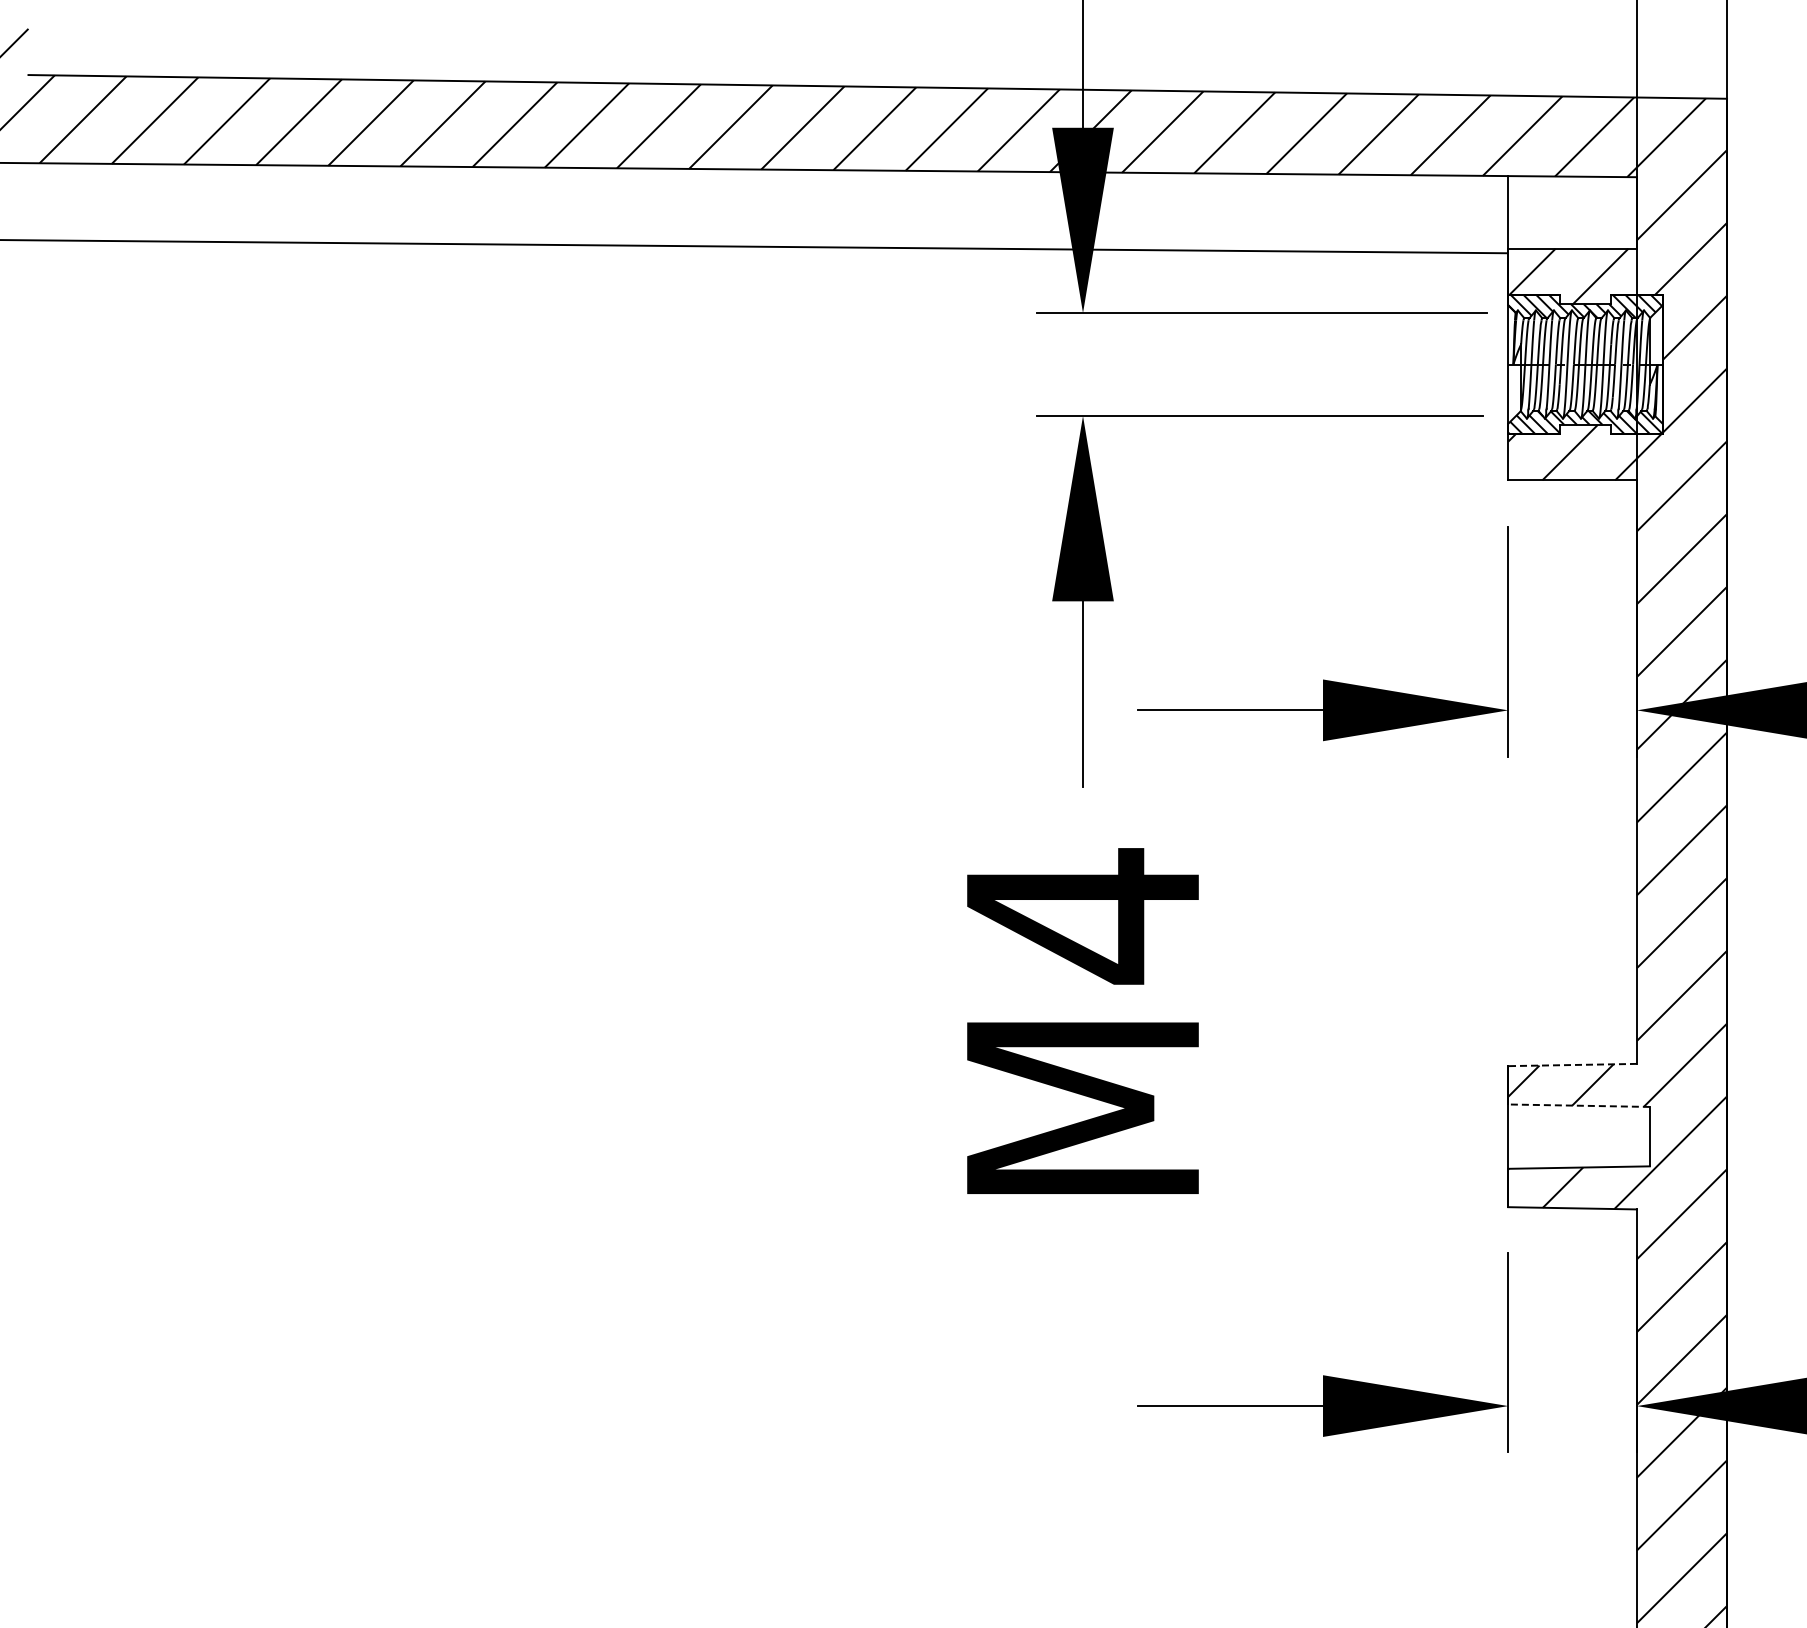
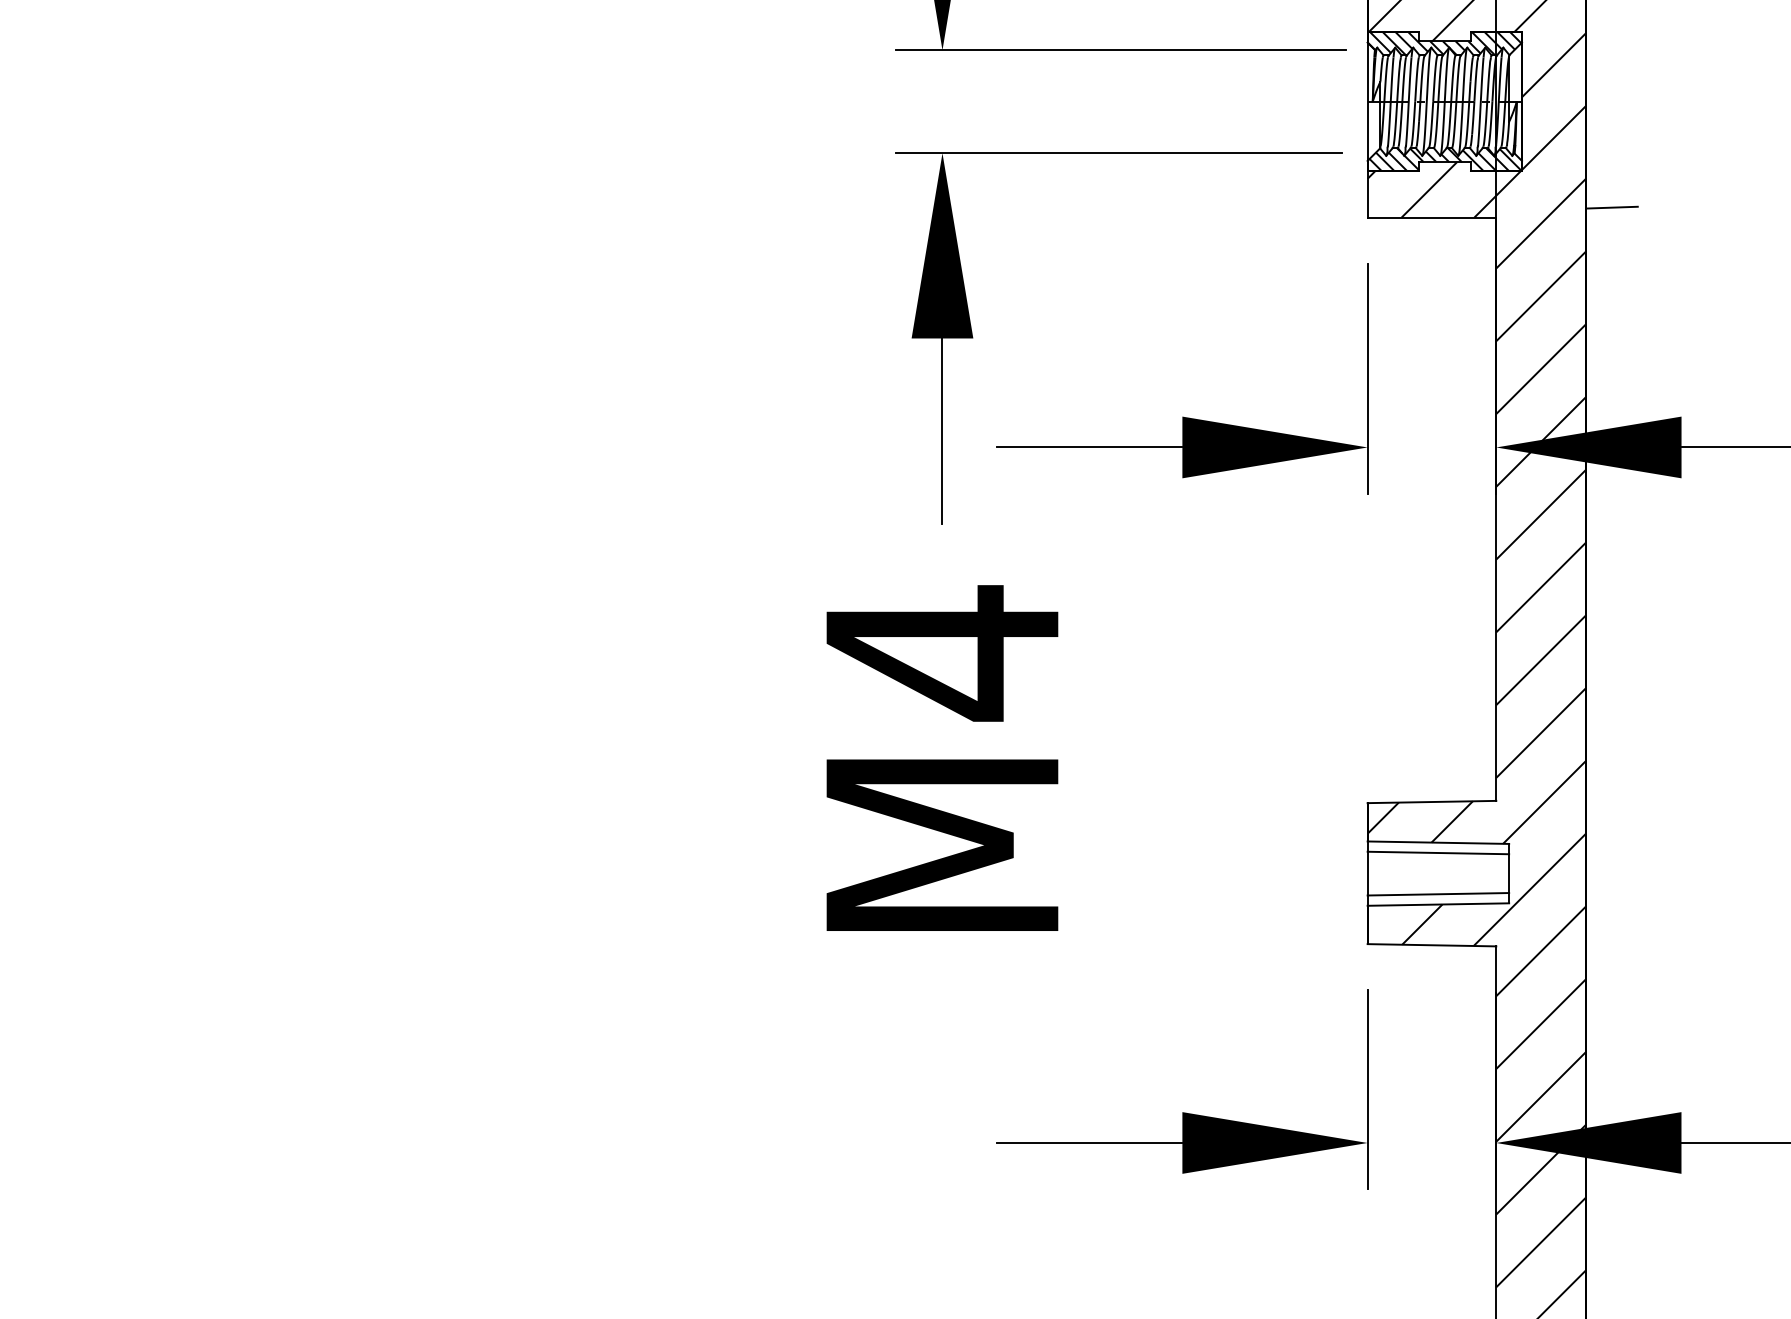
line: (1752, 470) -> (1611, 207), added
line: (1572, 1065) -> (1431, 802), dashed -> solid
line: (1579, 1105) -> (1438, 842), dashed -> solid
line: (1578, 1115) -> (1437, 852), added
line: (1578, 1157) -> (1437, 894), added

